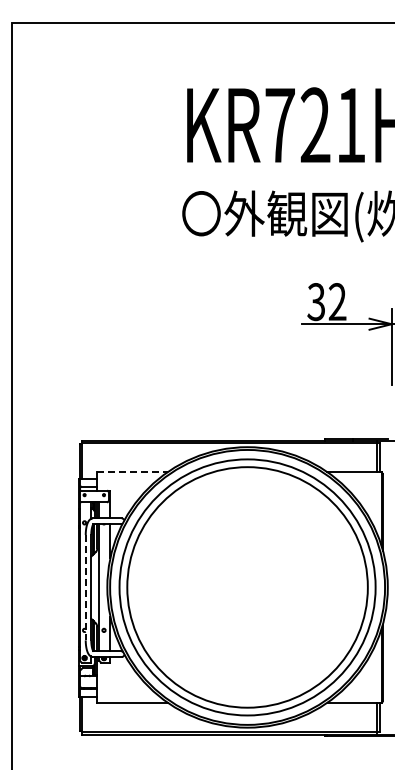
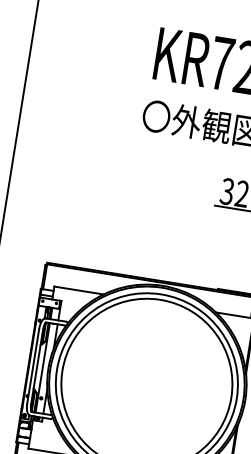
line: (132, 472) -> (79, 290), dashed -> solid
line: (85, 587) -> (33, 366), dashed -> solid

